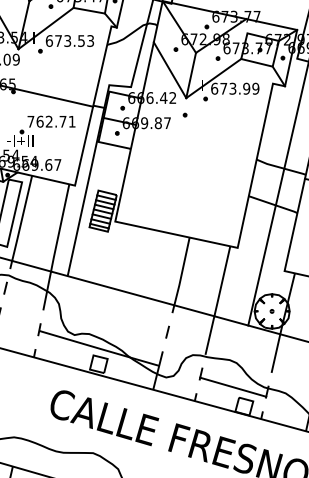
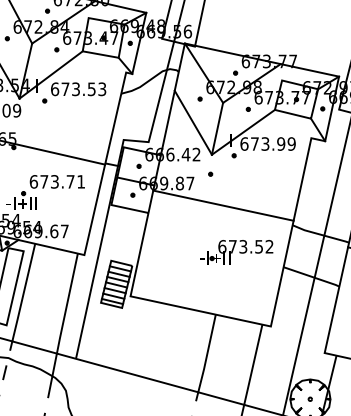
text: (39, 121) -> (43, 181), 762.71 -> 673.71
line: (196, 142) -> (223, 205), added
part: (207, 182) -> (236, 251), added

